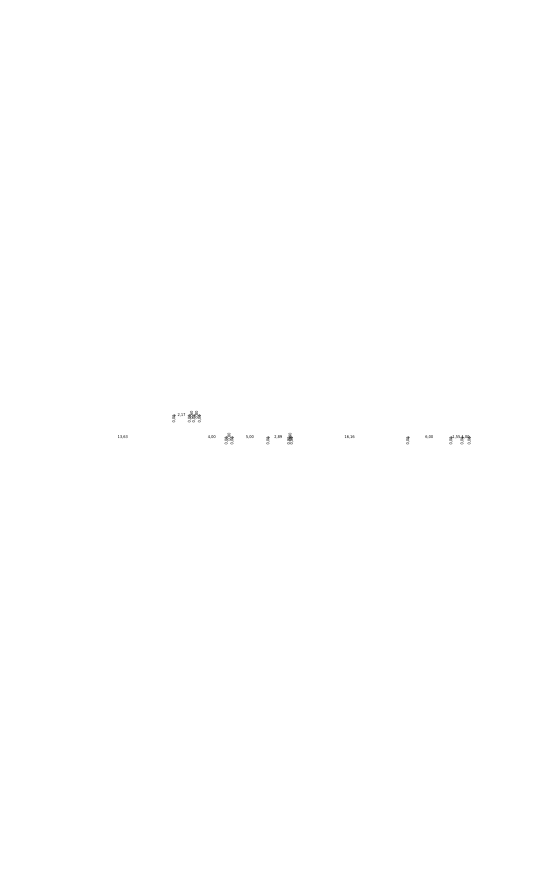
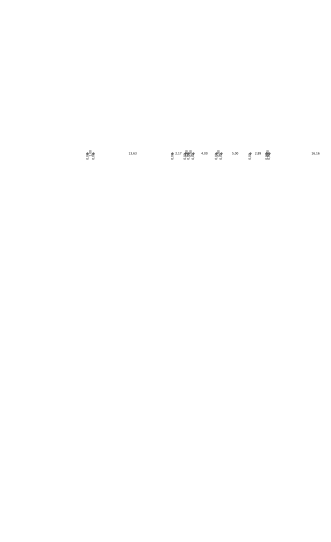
part: (186, 416) -> (182, 154), moved
part: (70, 438) -> (90, 154), added

